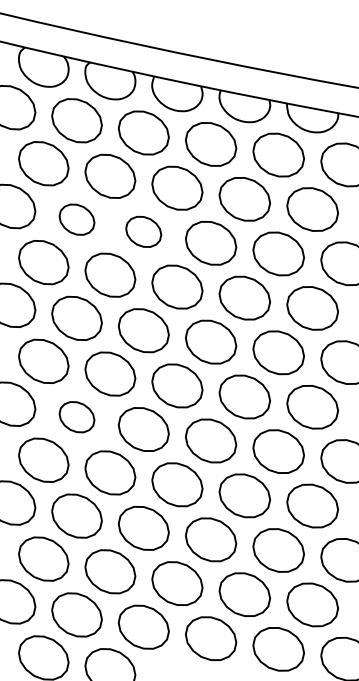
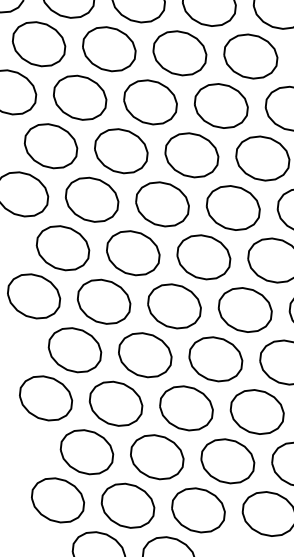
part: (76, 219) -> (79, 97), size x1.43
part: (143, 231) -> (150, 102), size x1.43
part: (76, 416) -> (103, 301), size x1.43

